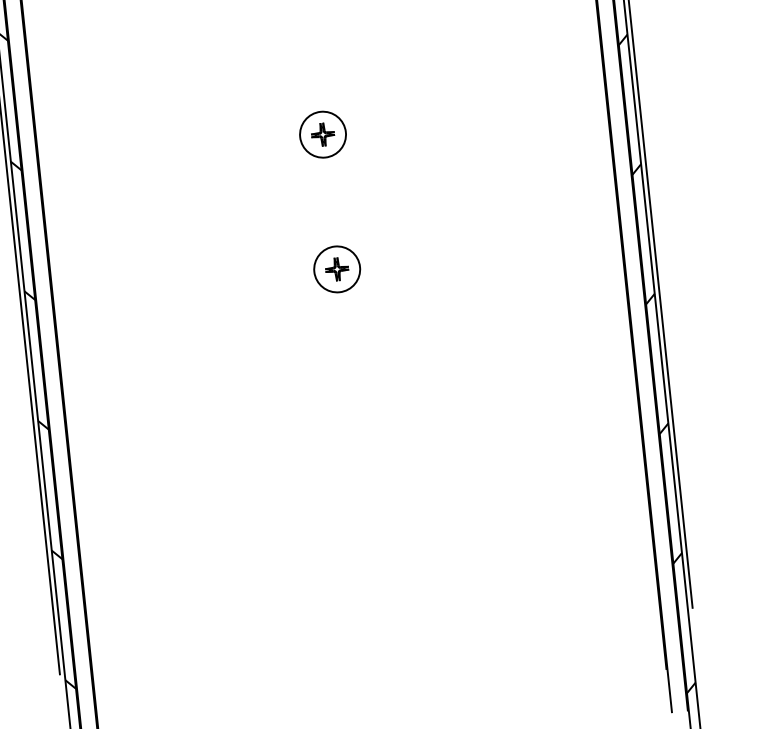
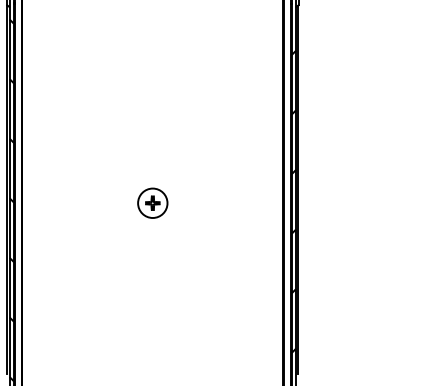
part: (322, 133) -> (152, 140), removed
part: (336, 267) -> (152, 202), size x1.4

